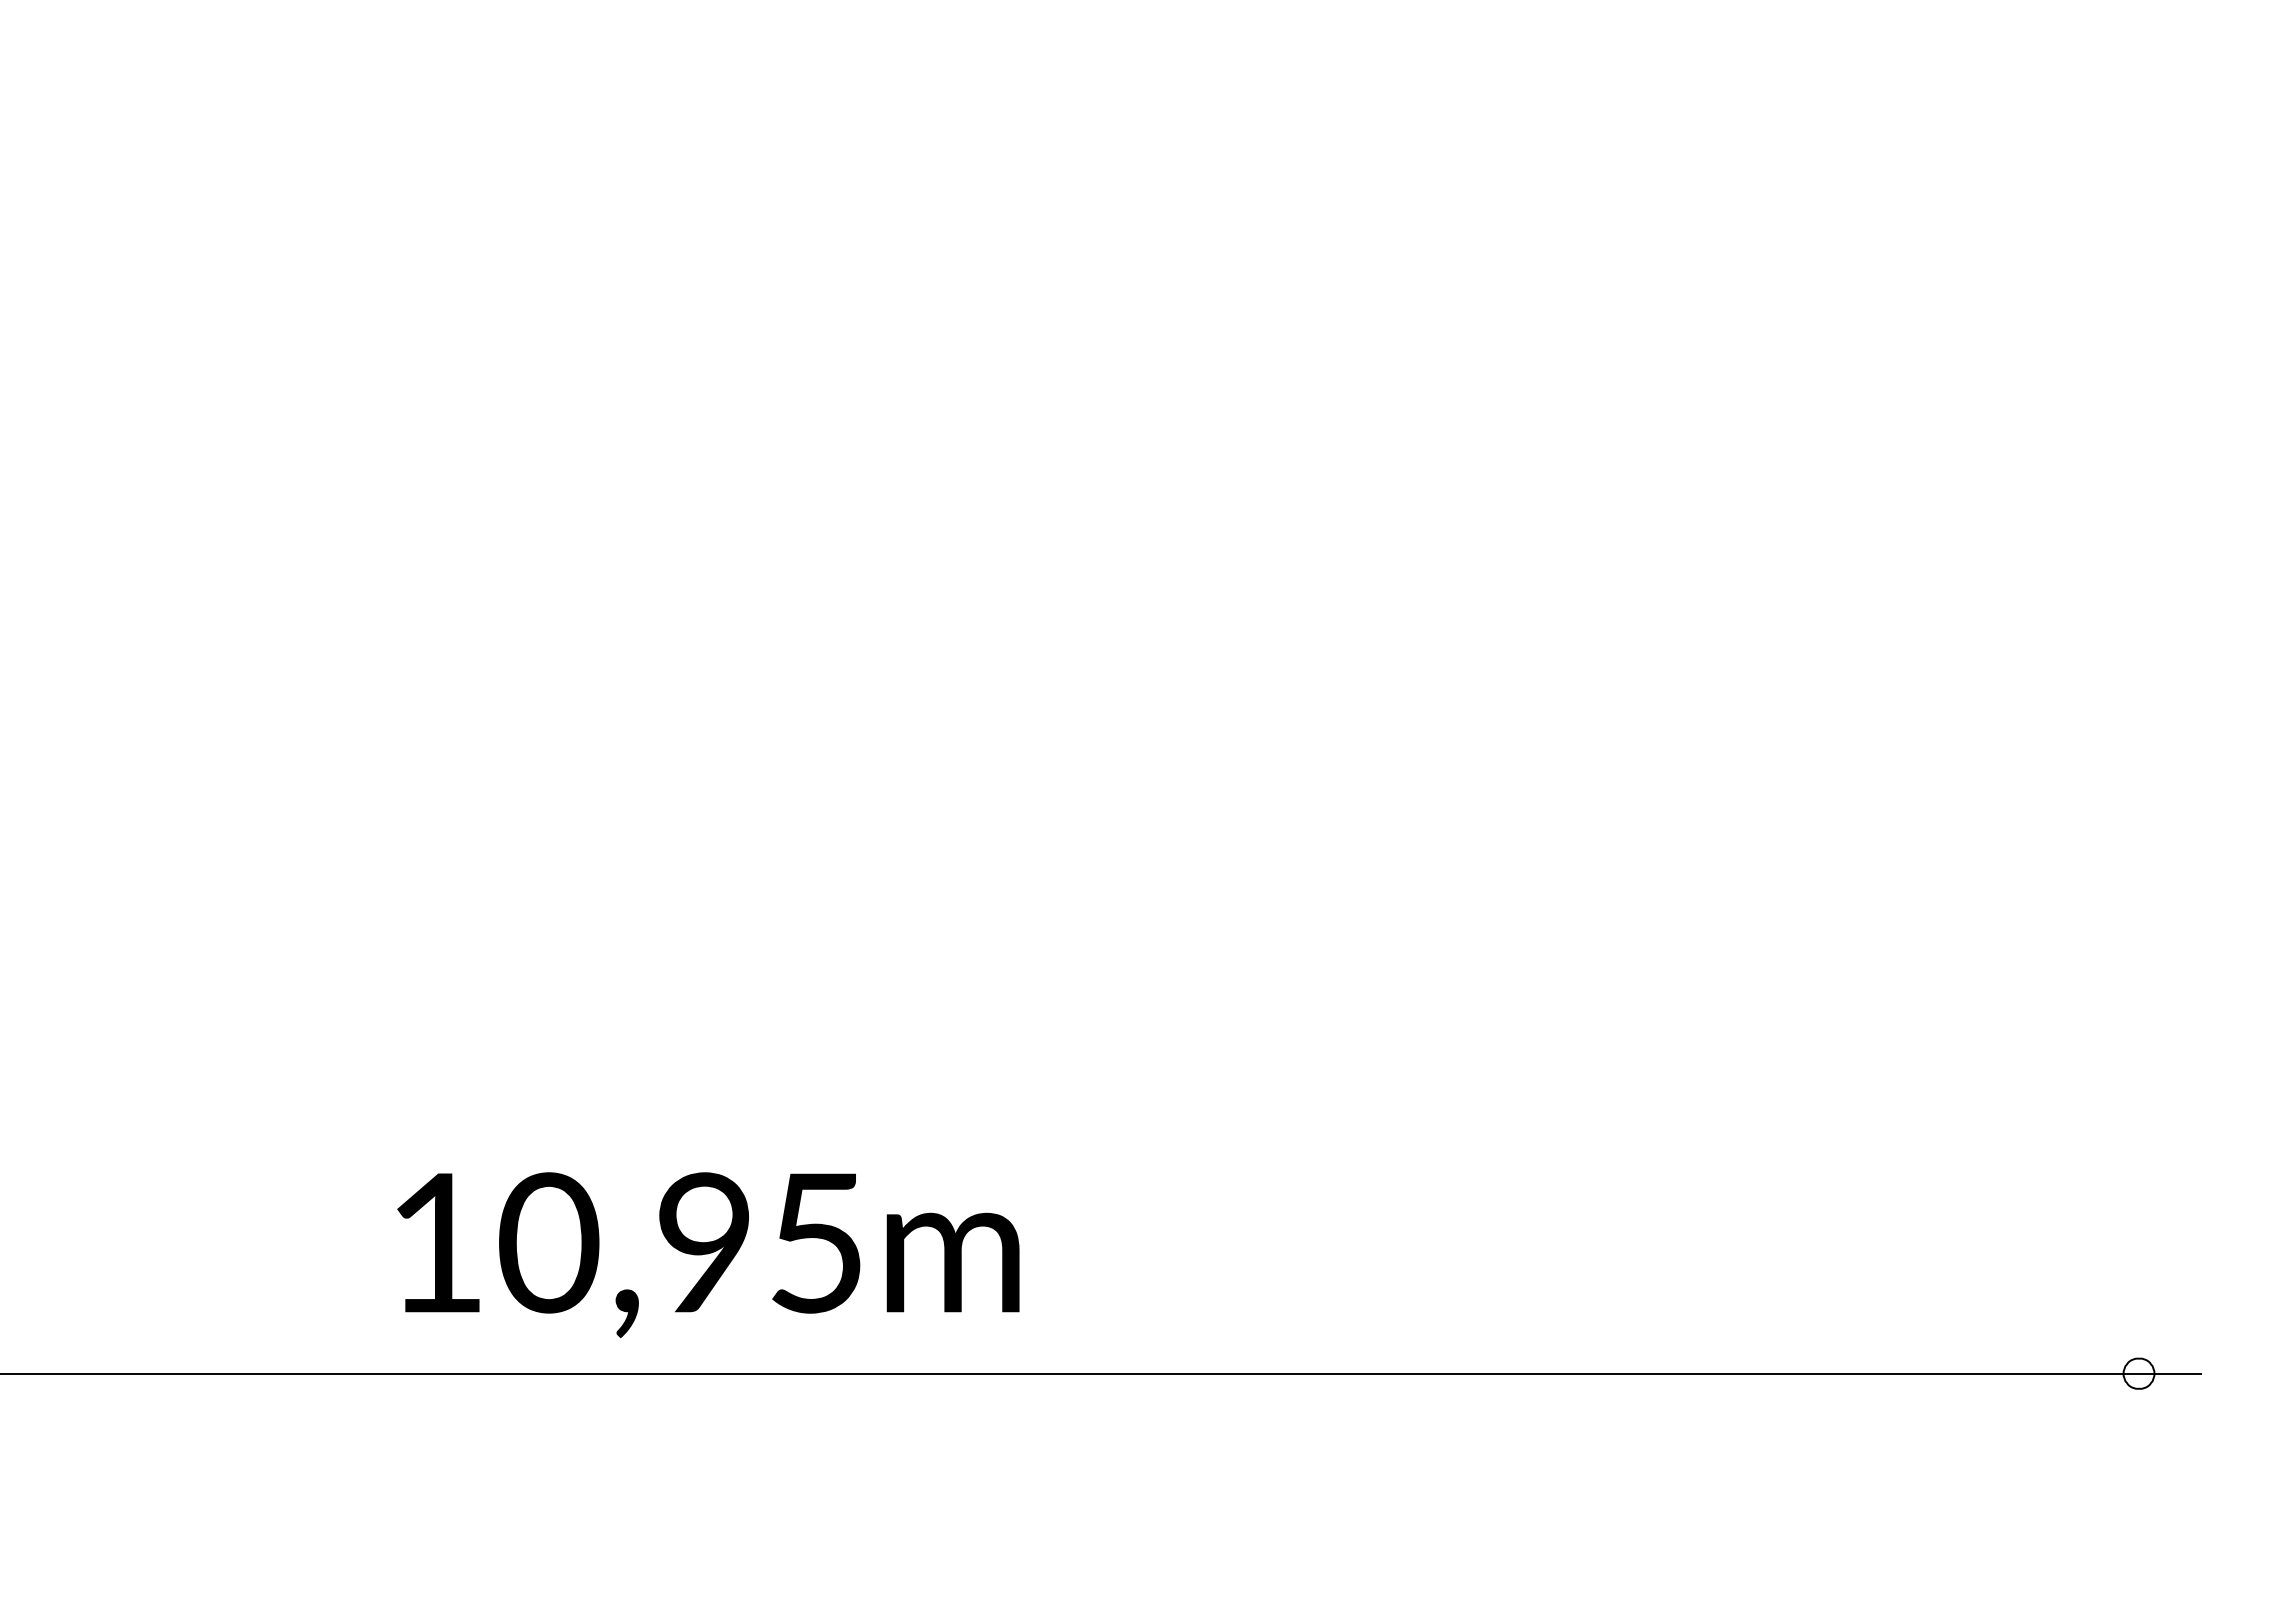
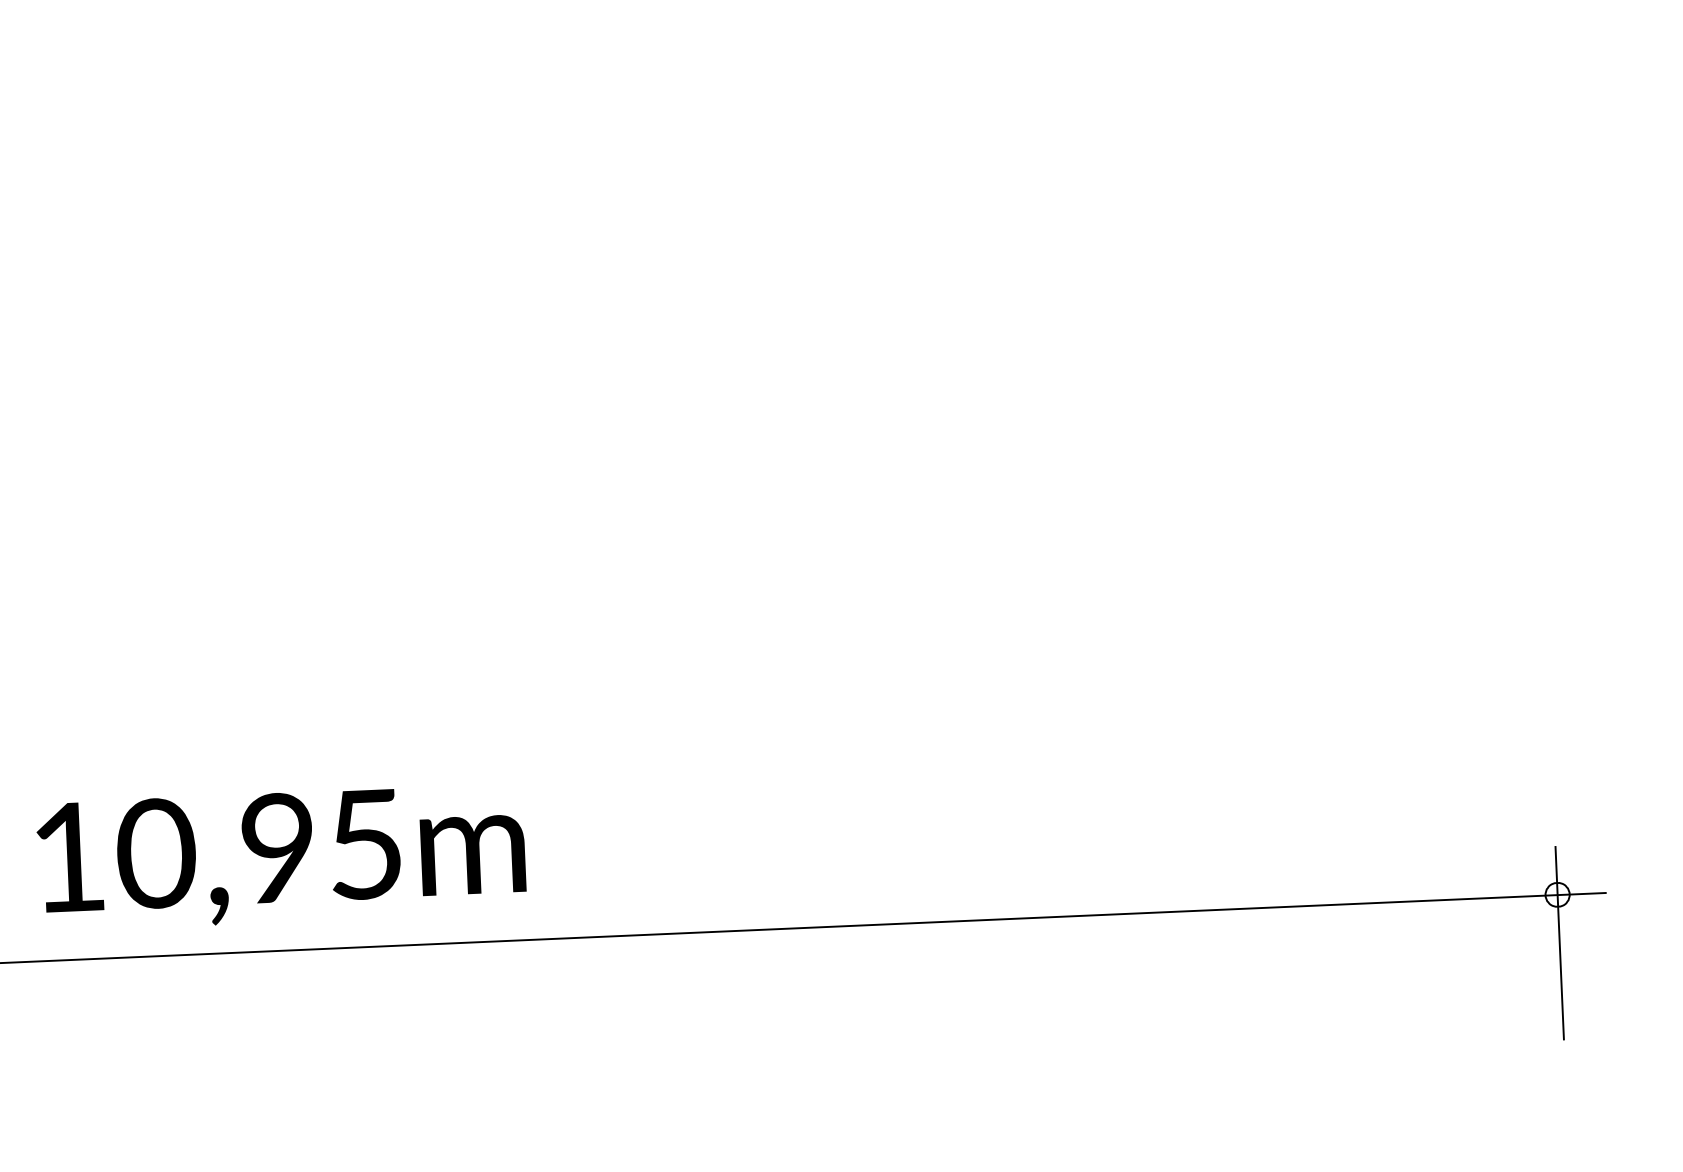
text: (708, 1255) -> (281, 857), moved
line: (2139, 1435) -> (1560, 943), added

